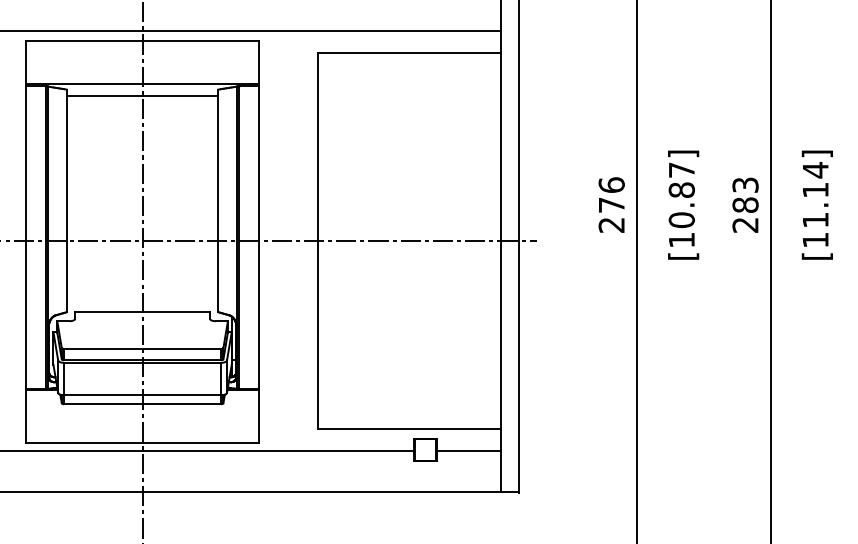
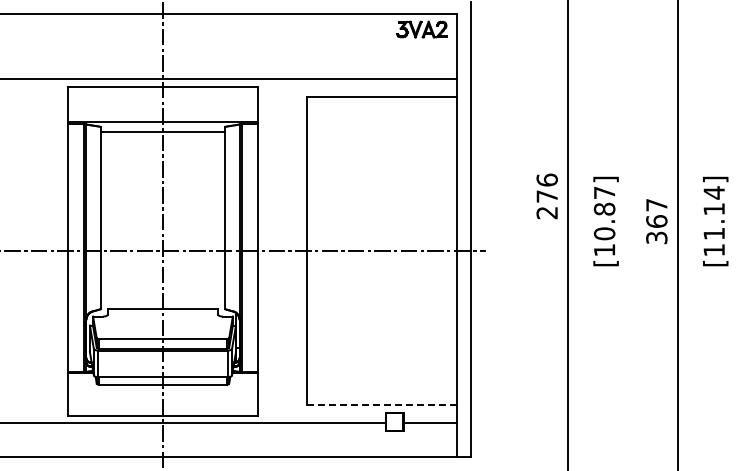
text: (610, 205) -> (546, 196), moved
text: (745, 205) -> (656, 221), 283 -> 367
line: (409, 428) -> (381, 404), solid -> dashed

